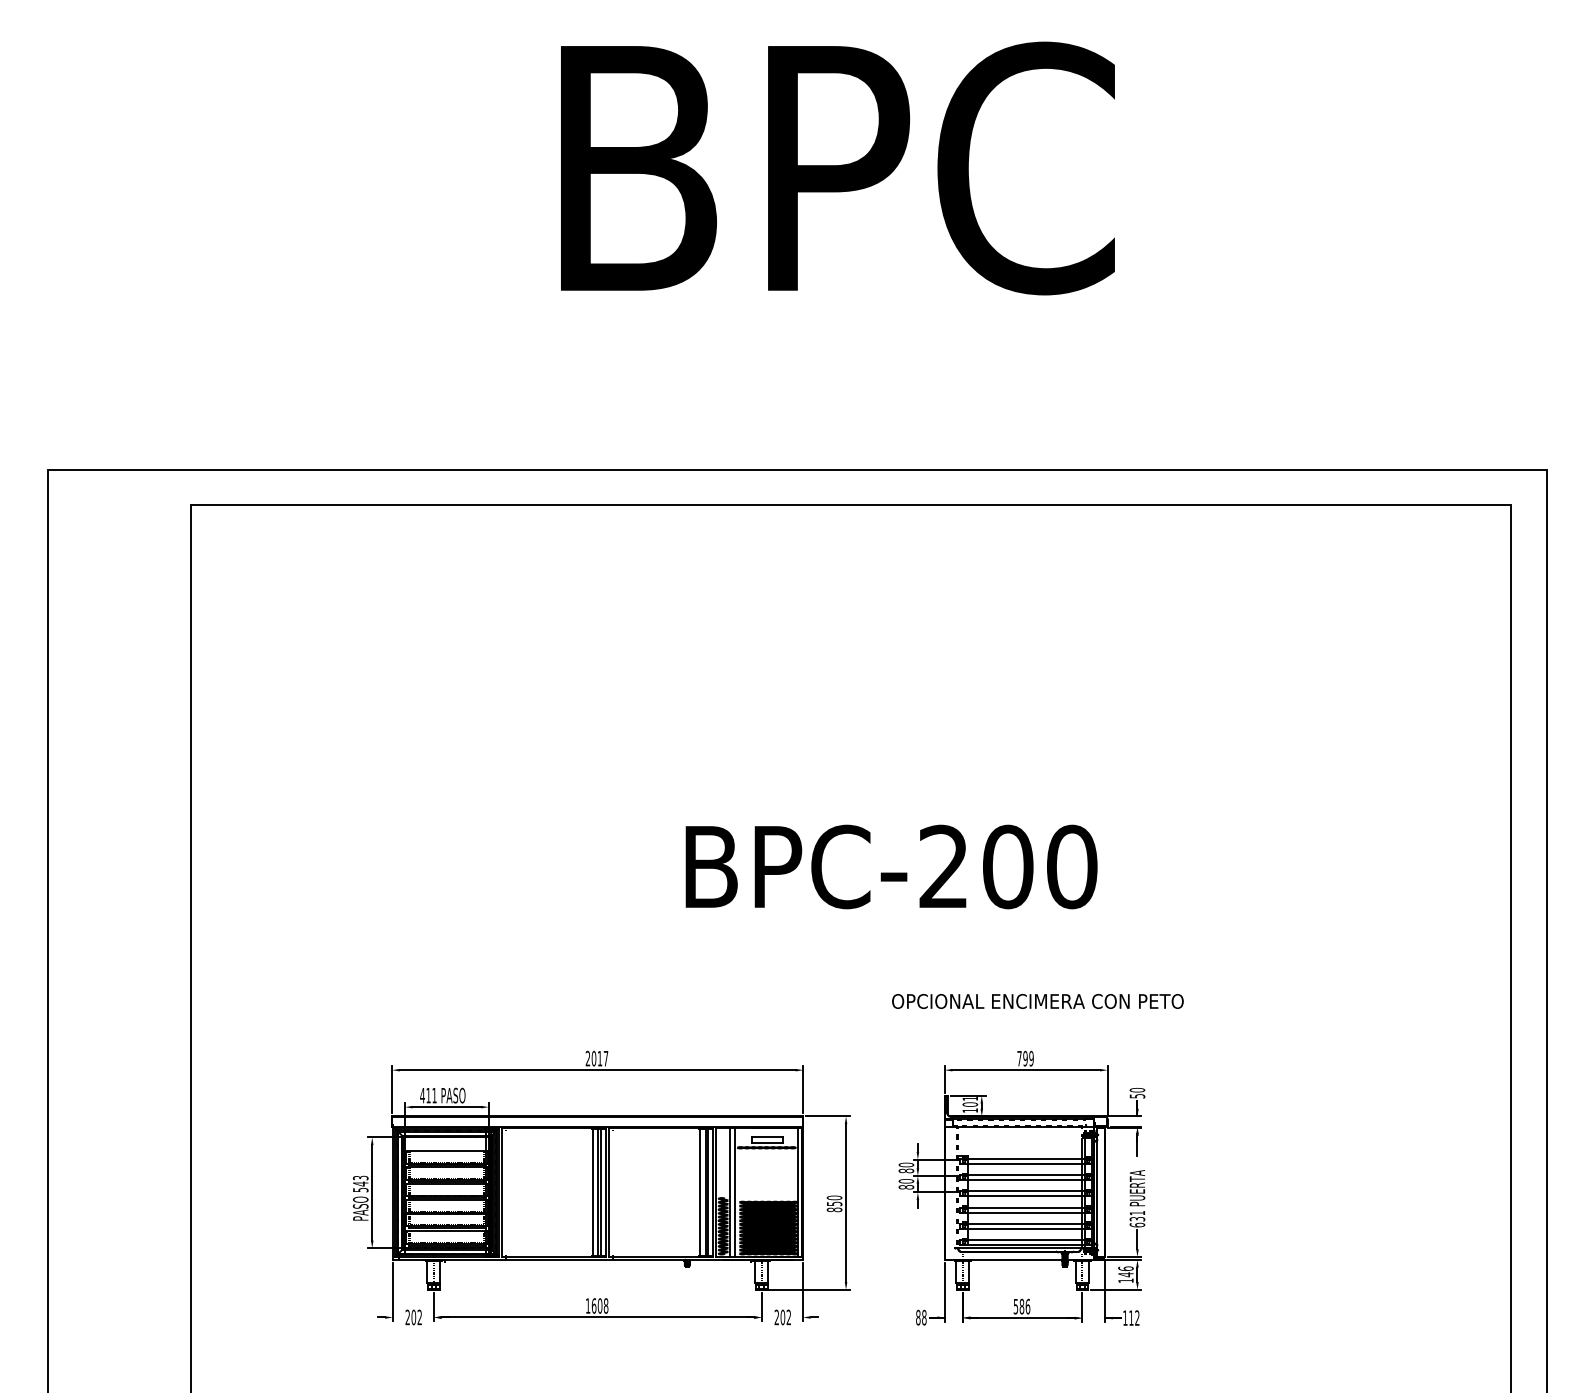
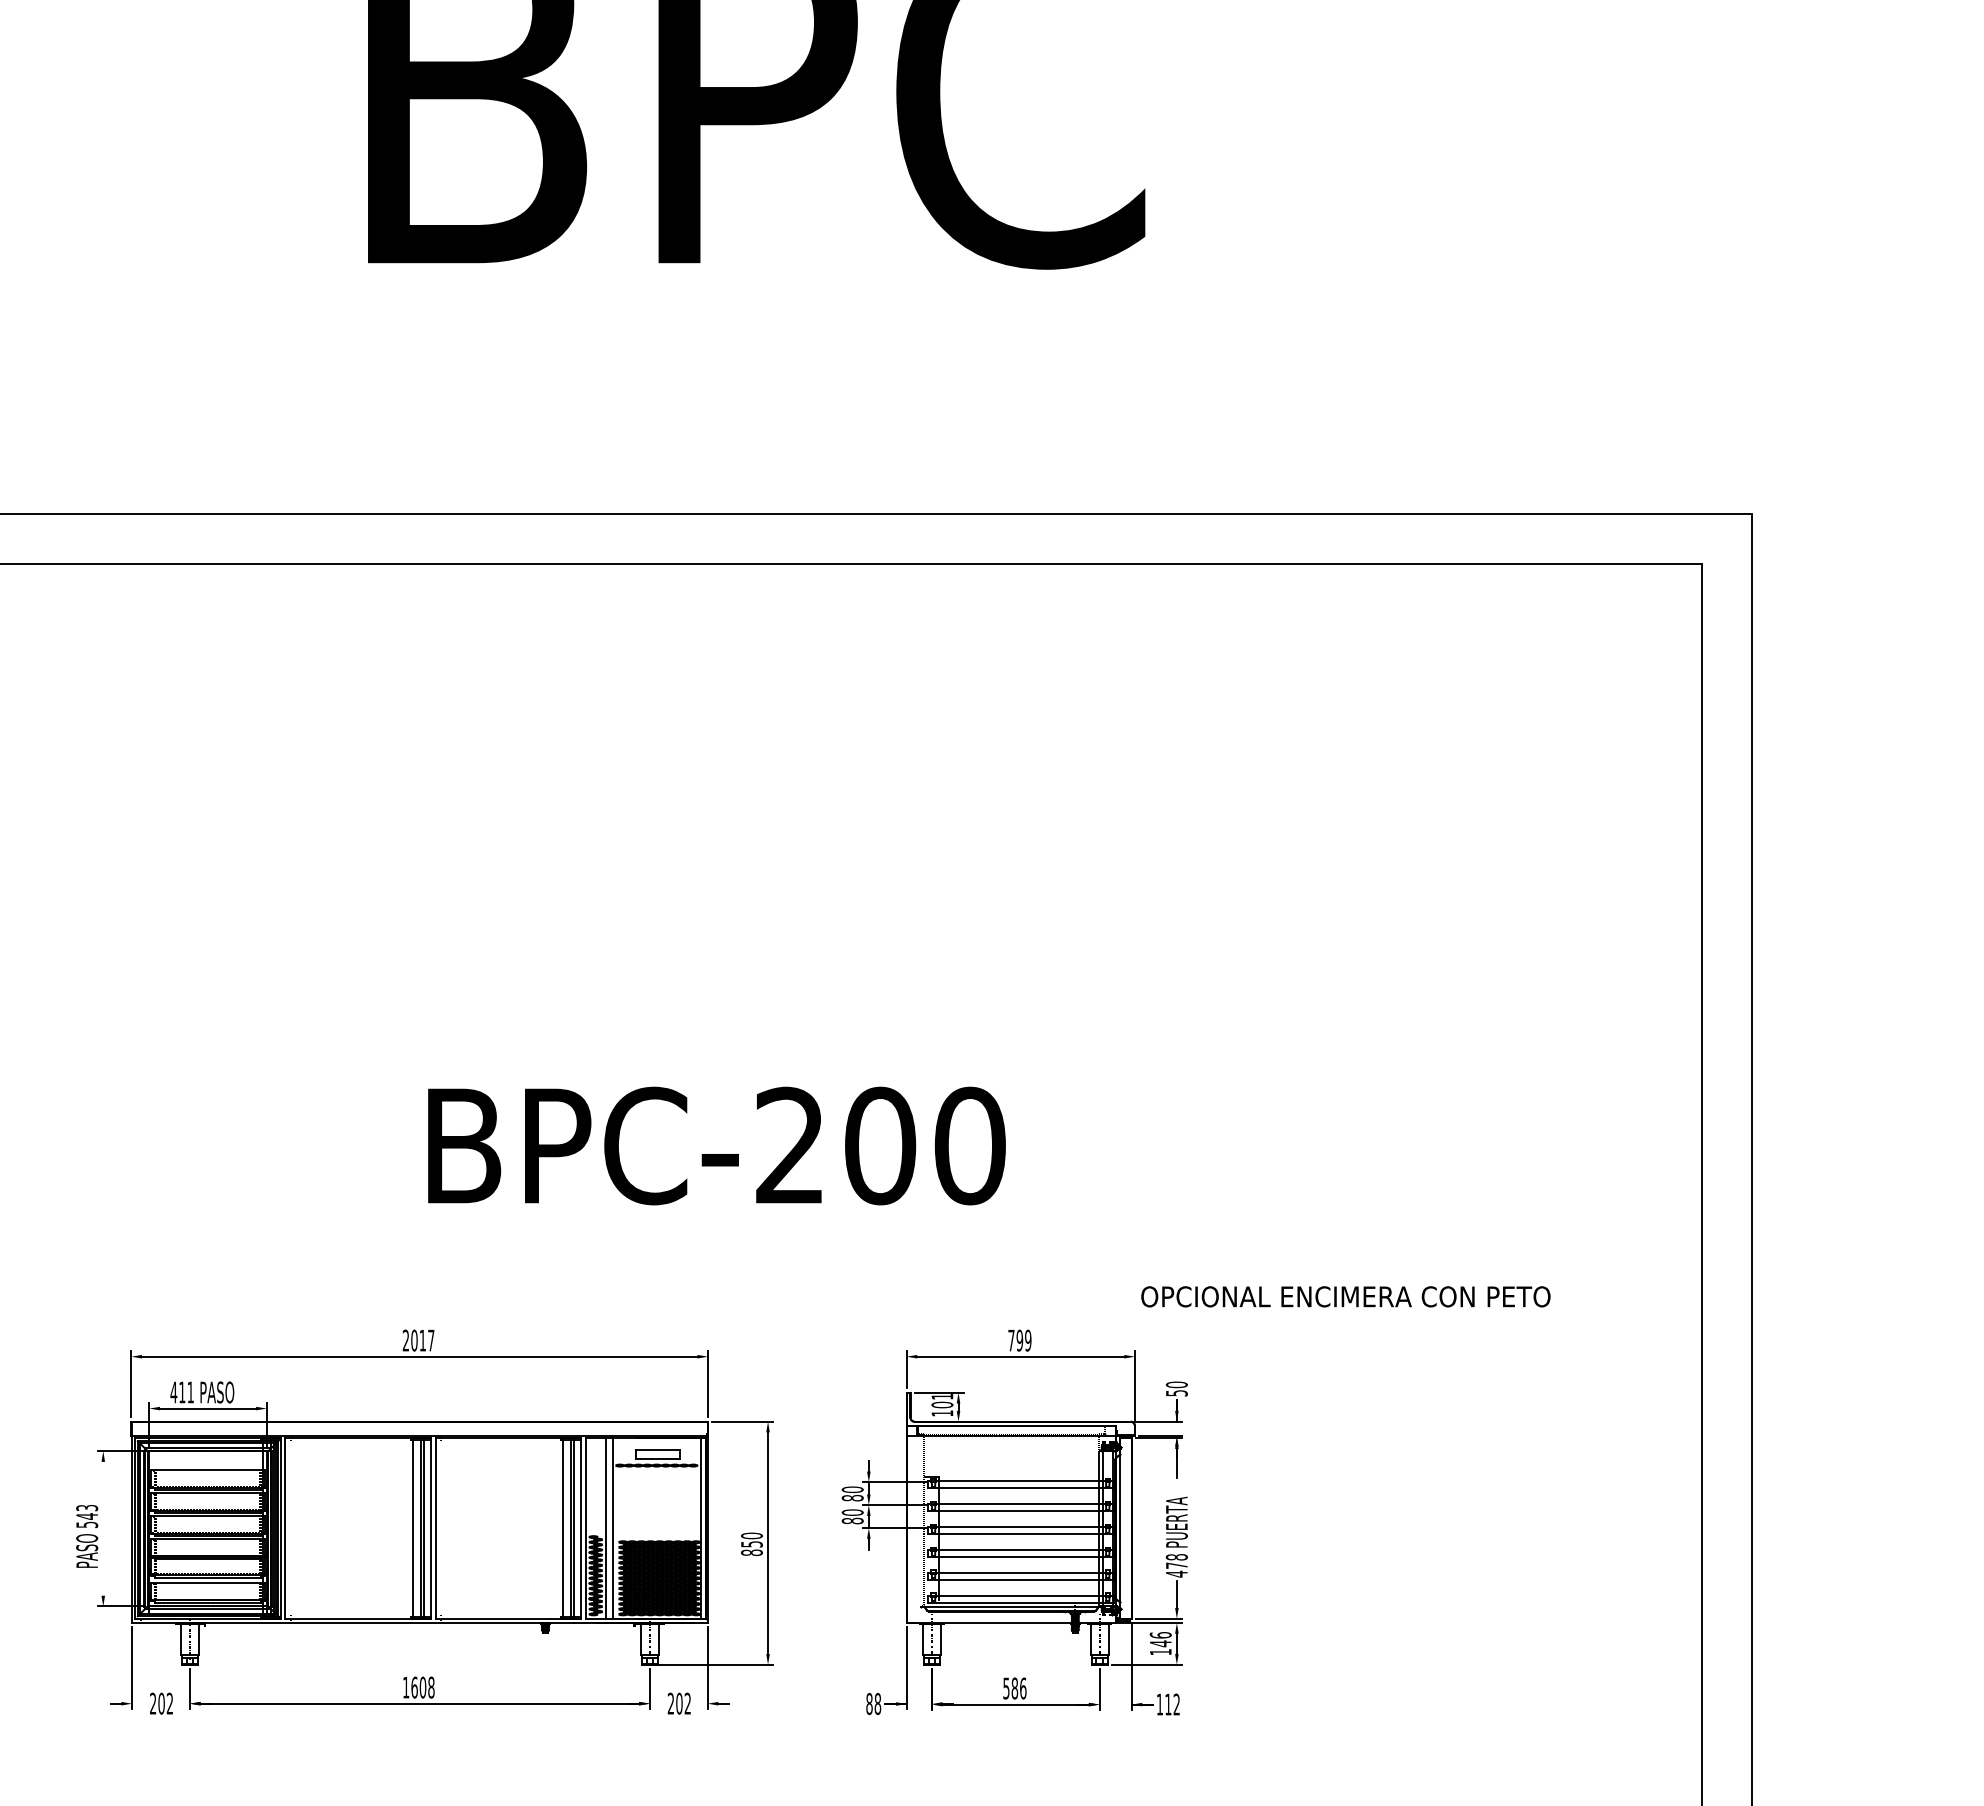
text: (891, 866) -> (716, 1145), moved
text: (1037, 1001) -> (1345, 1296), moved
line: (372, 1192) -> (103, 1528), removed
text: (1137, 1218) -> (1176, 1564), 631 -> 478

